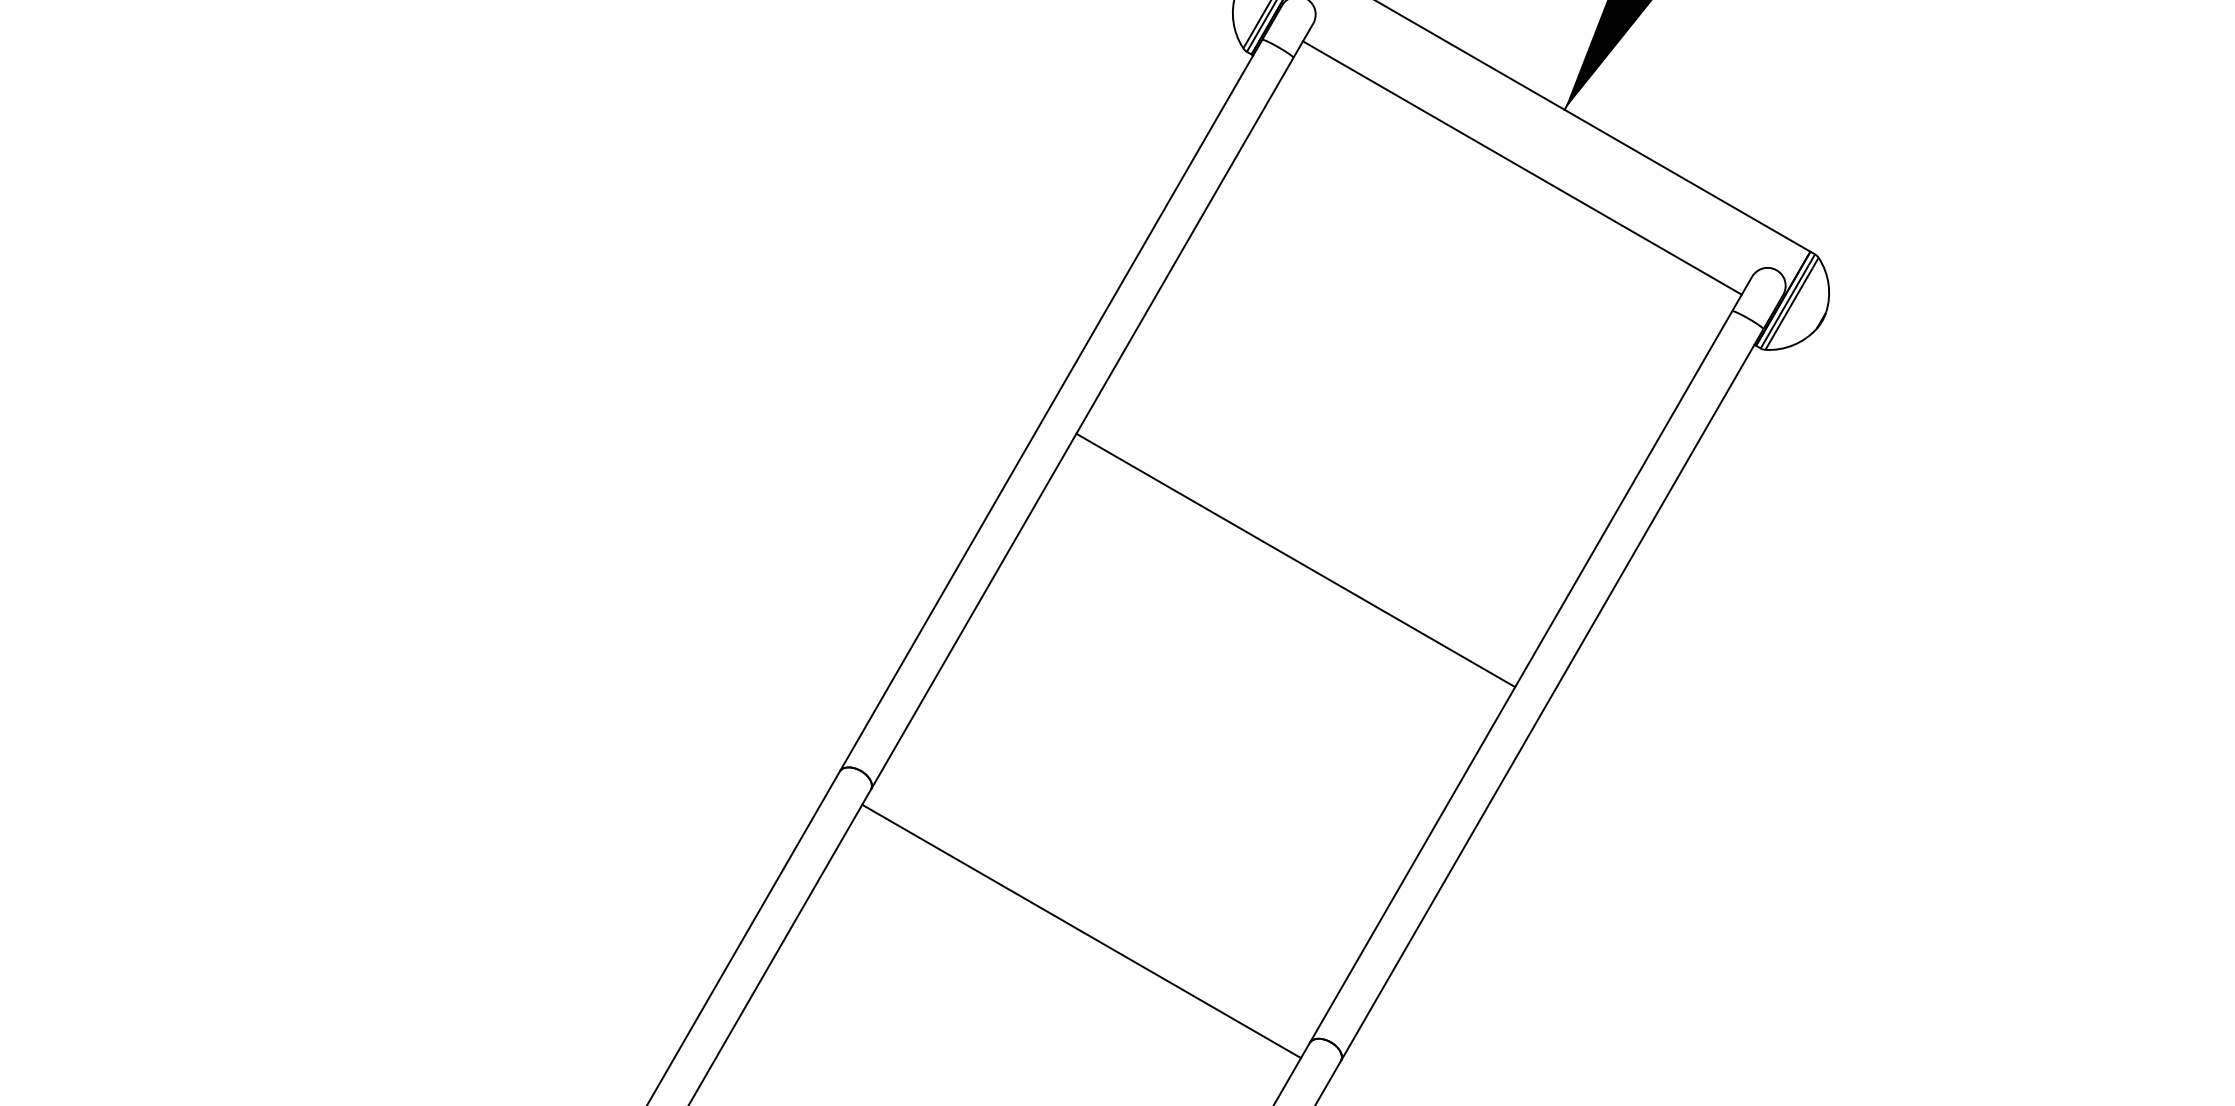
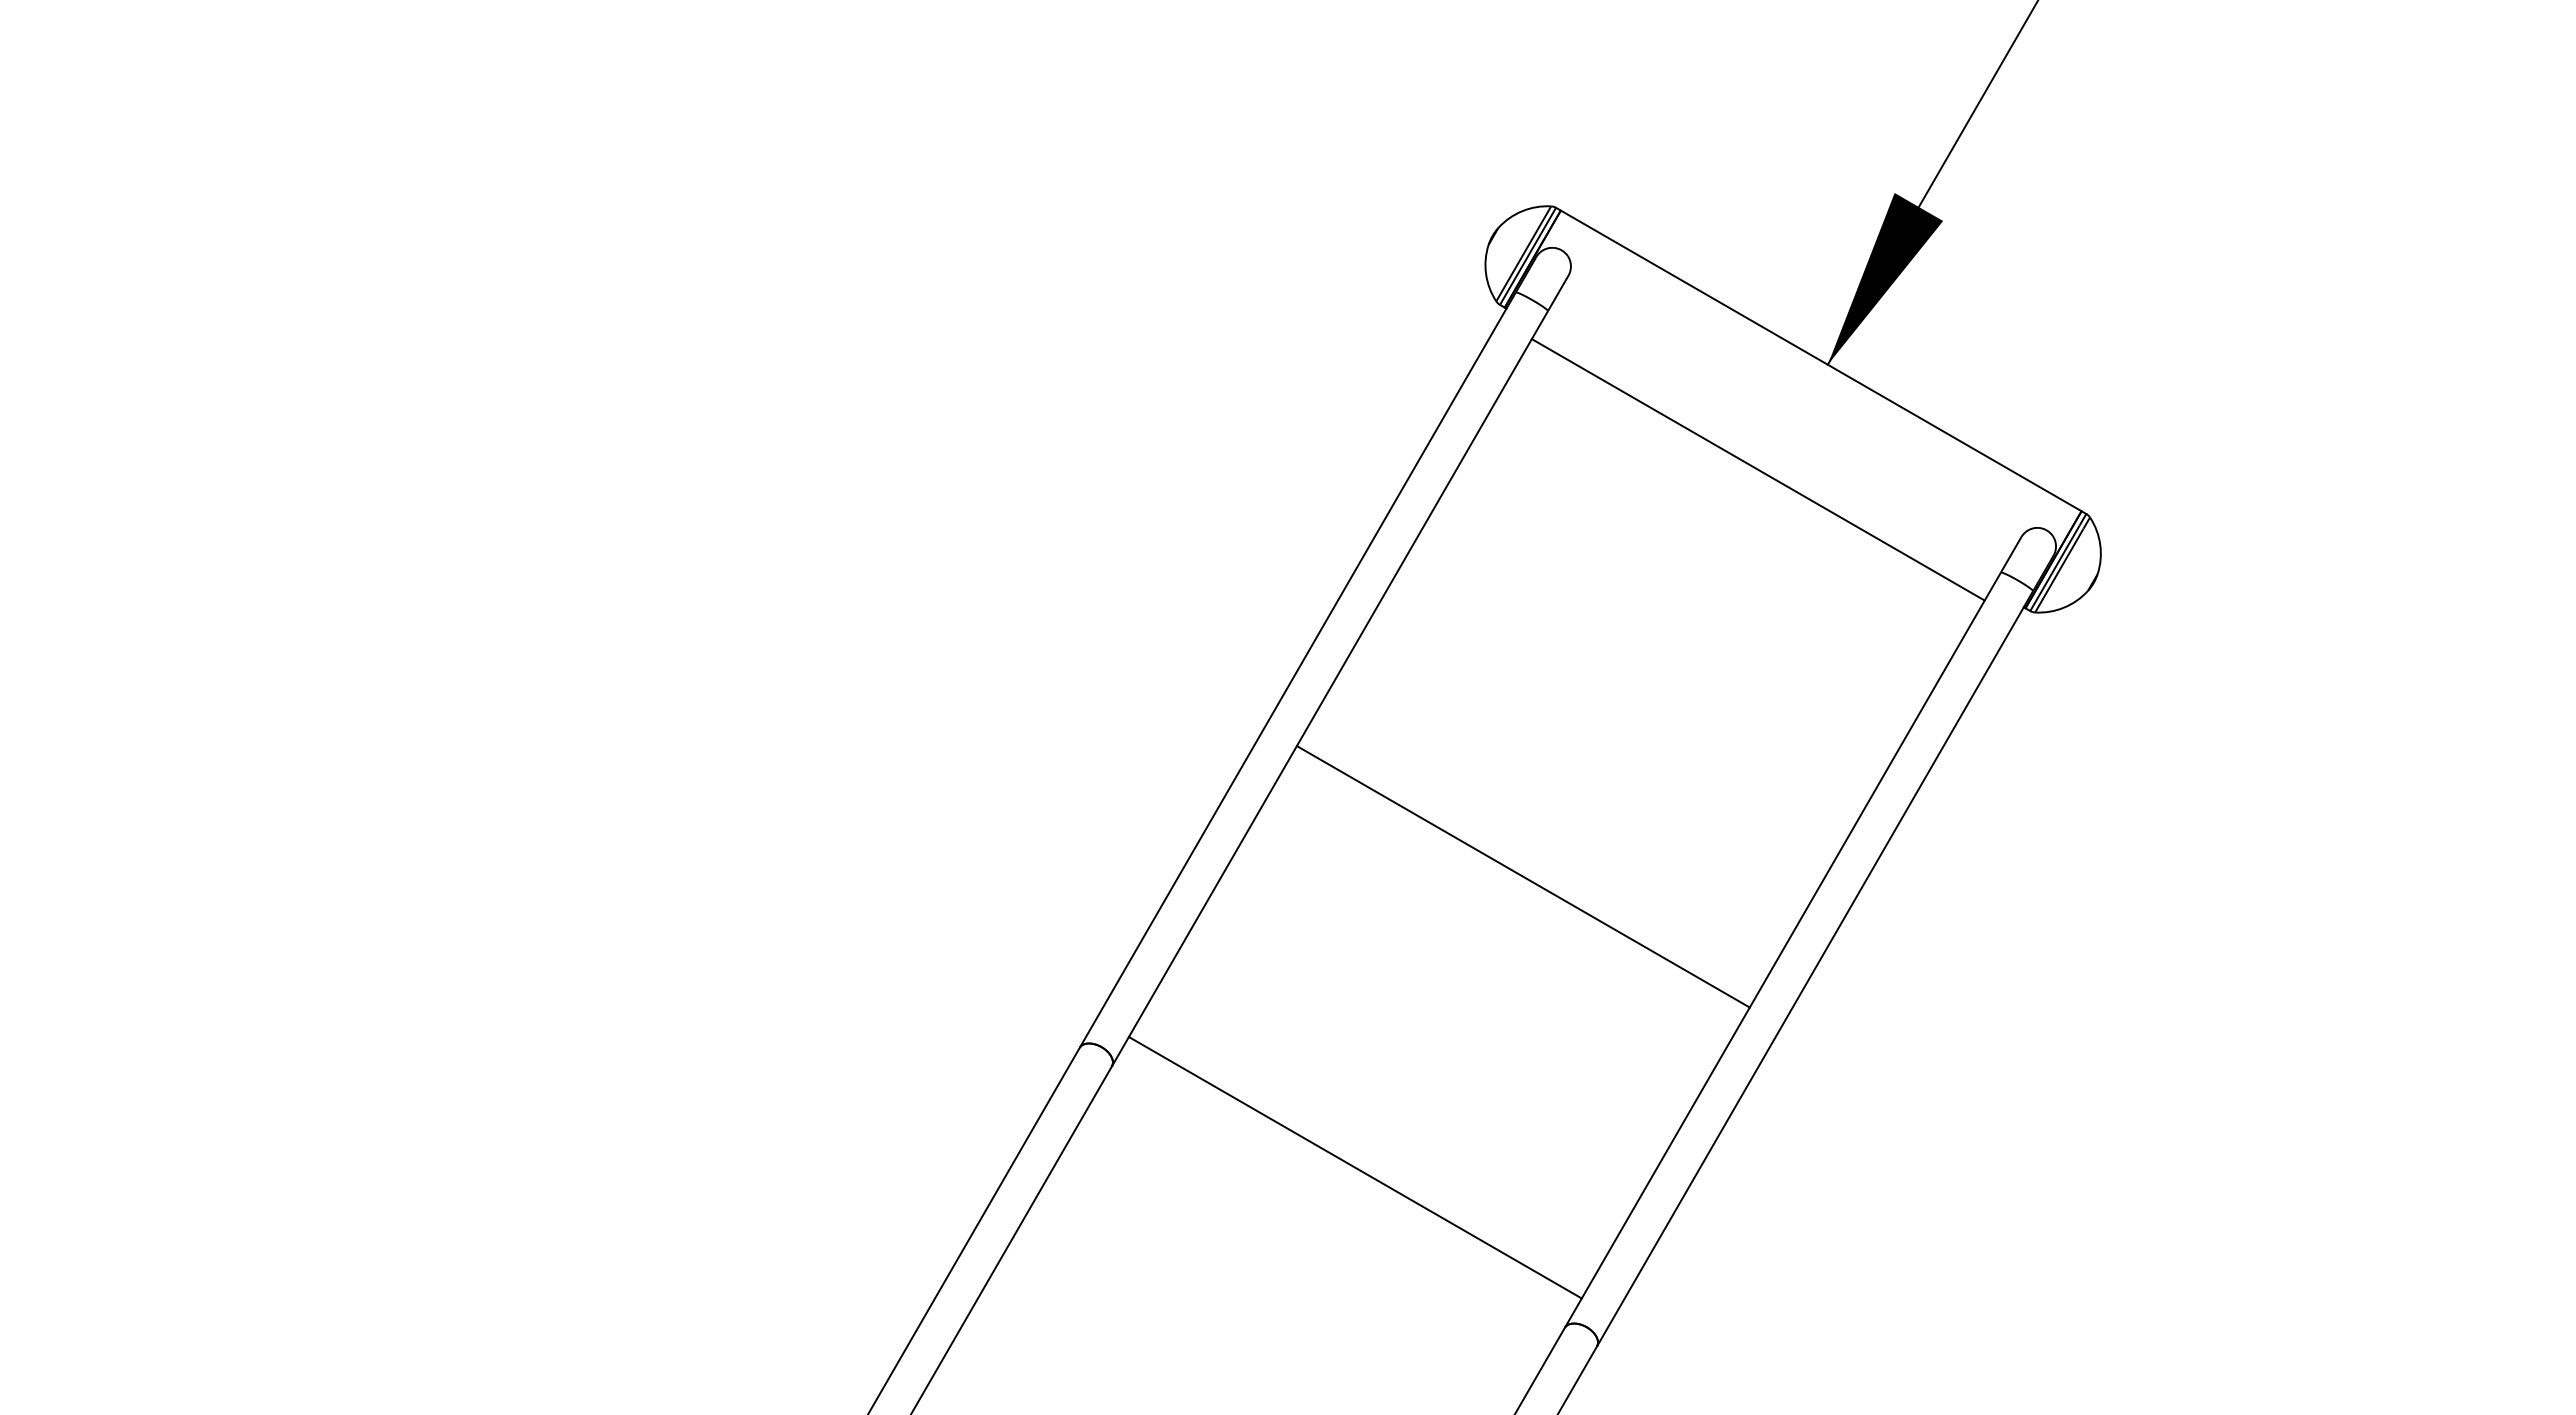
line: (1521, 167) -> (1757, 469), moved
line: (1295, 560) -> (1523, 876), moved
line: (1080, 931) -> (1354, 1167), moved

